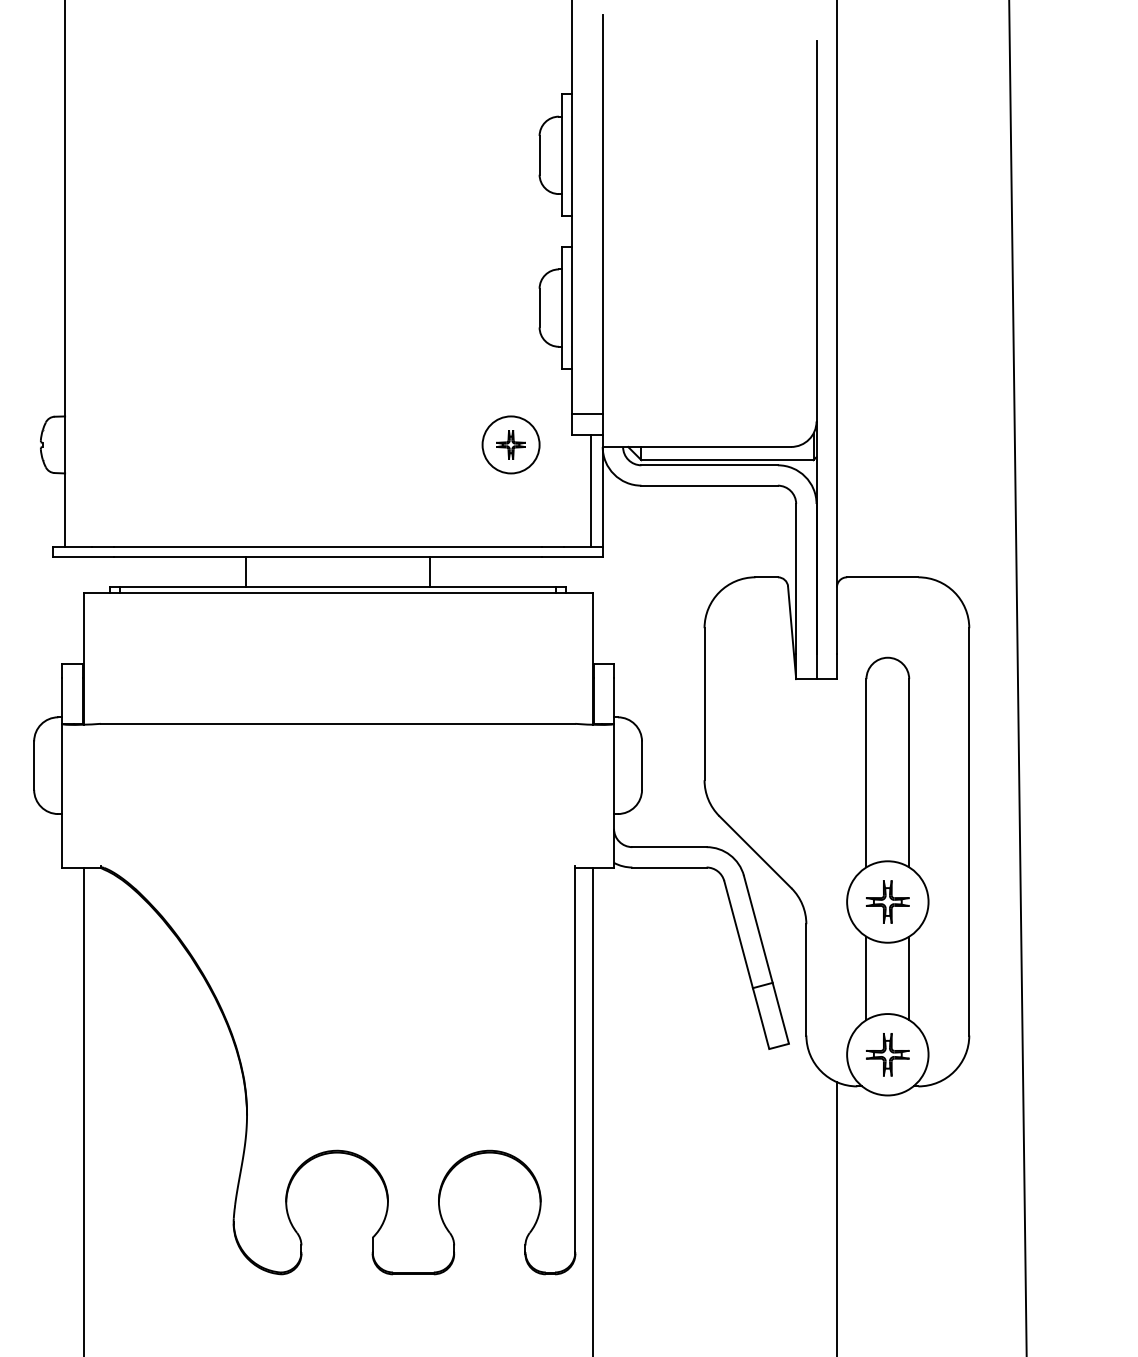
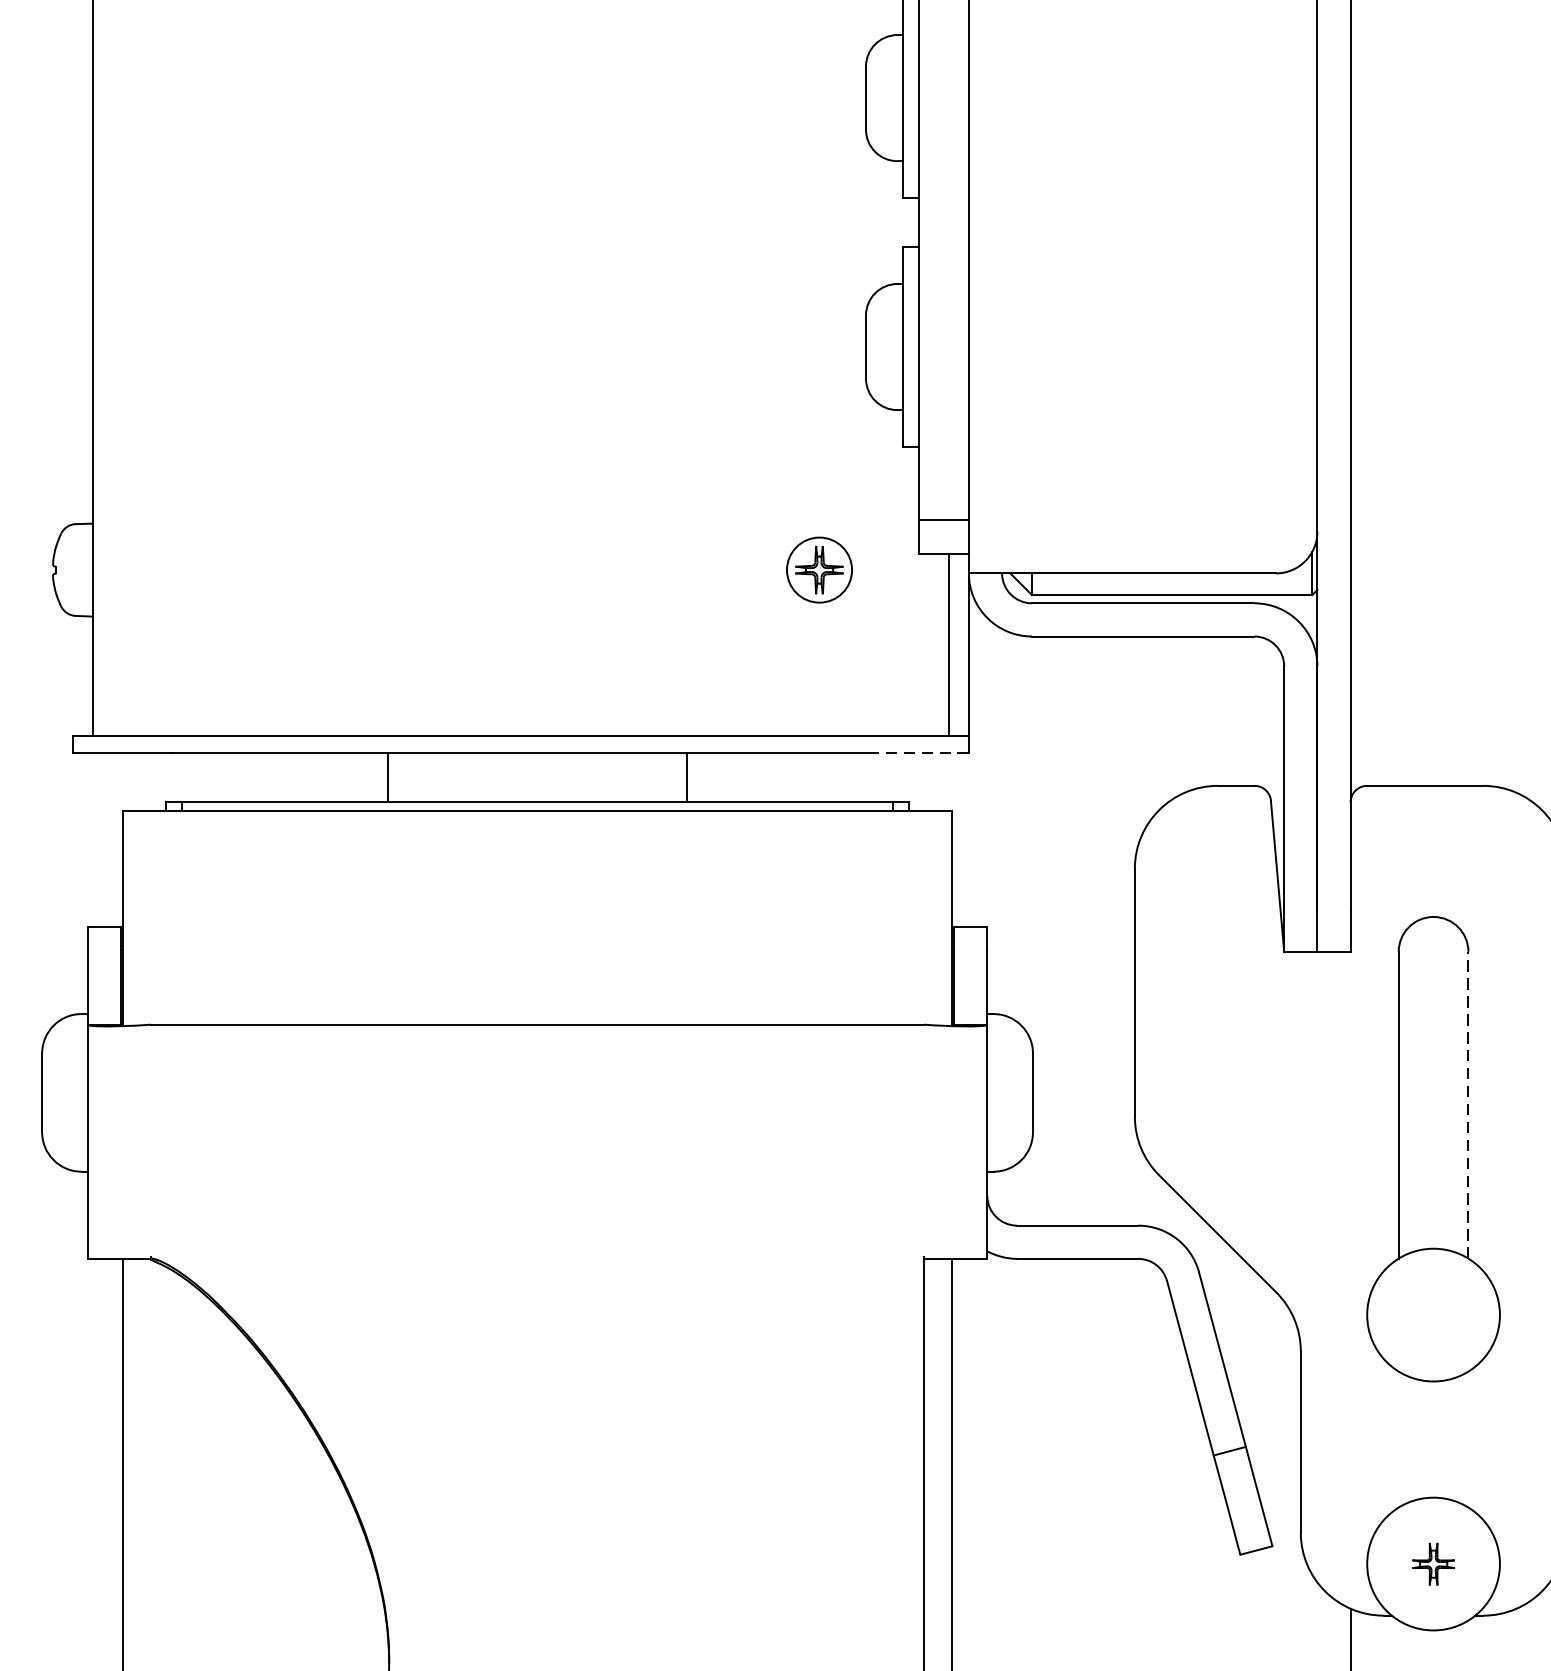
circle: (510, 444) -> (818, 569), size x0.7
line: (572, 556) -> (919, 751), solid -> dashed
line: (909, 772) -> (1468, 1103), solid -> dashed
part: (887, 901) -> (1433, 1314), removed
line: (866, 978) -> (1398, 1439), removed
line: (909, 978) -> (1468, 1439), removed
part: (887, 1054) -> (1433, 1563), size x0.6

